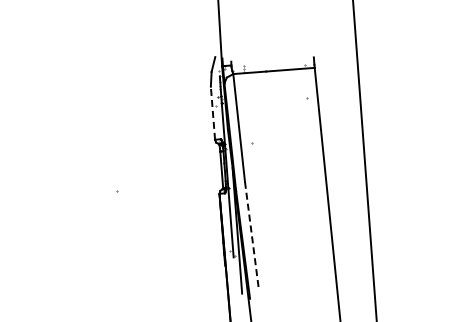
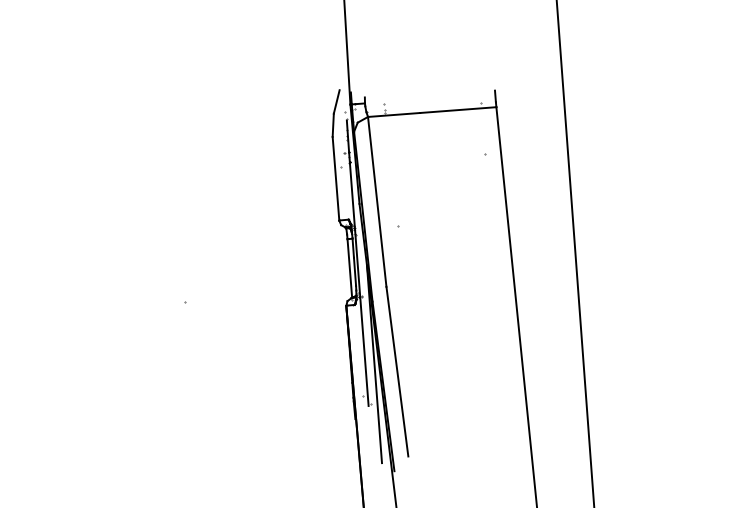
line: (212, 113) -> (335, 179), dashed -> solid
line: (251, 236) -> (396, 373), dashed -> solid

